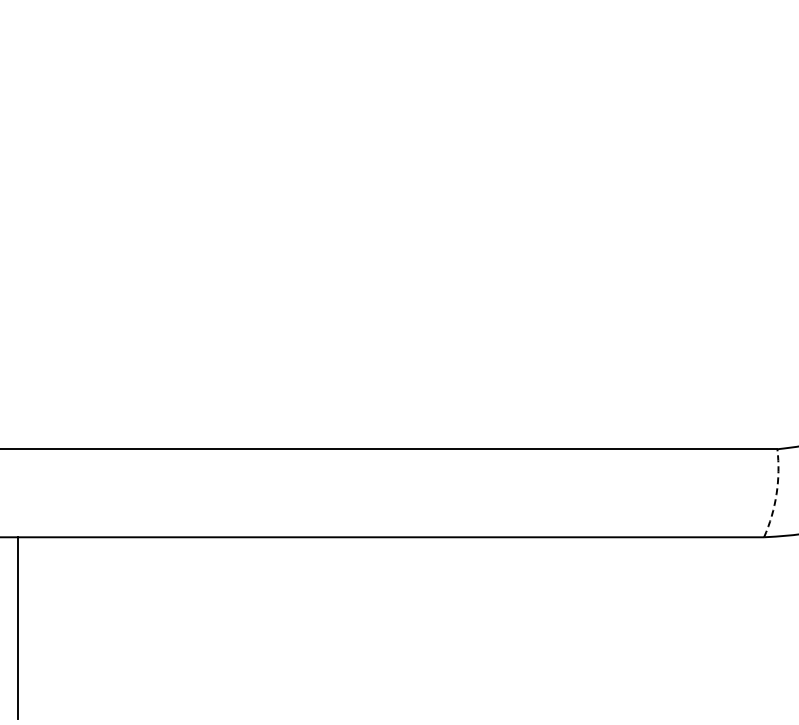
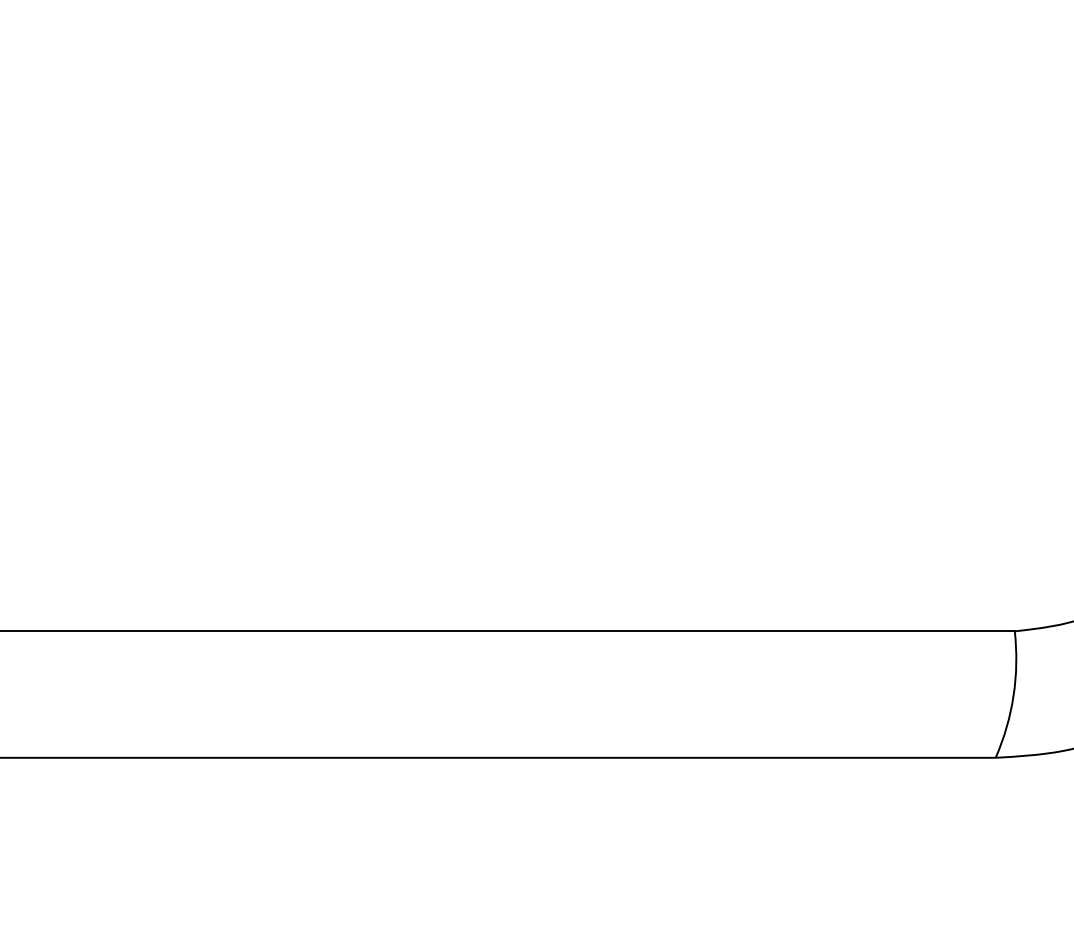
arc: (776, 494) -> (1013, 696), dashed -> solid

